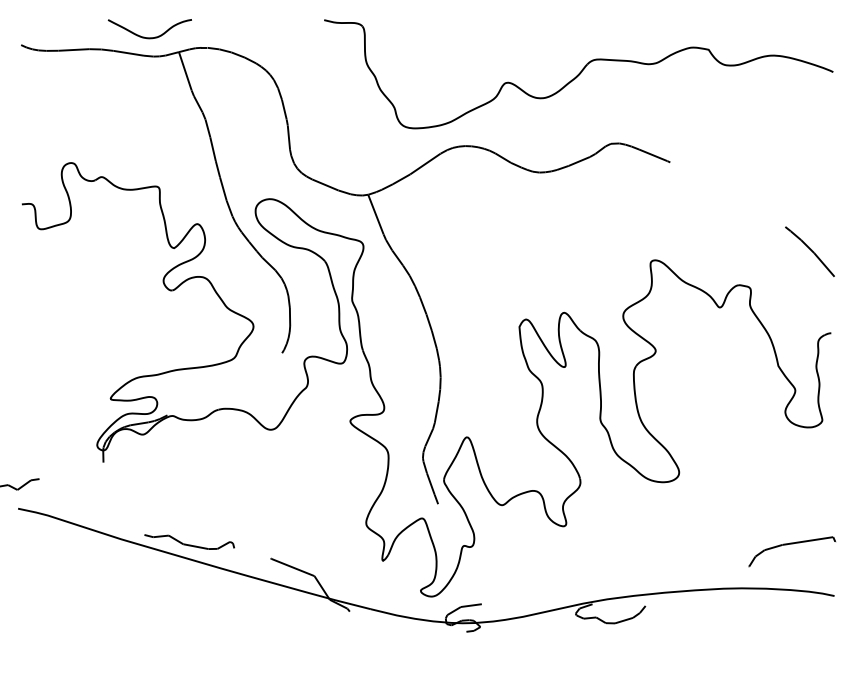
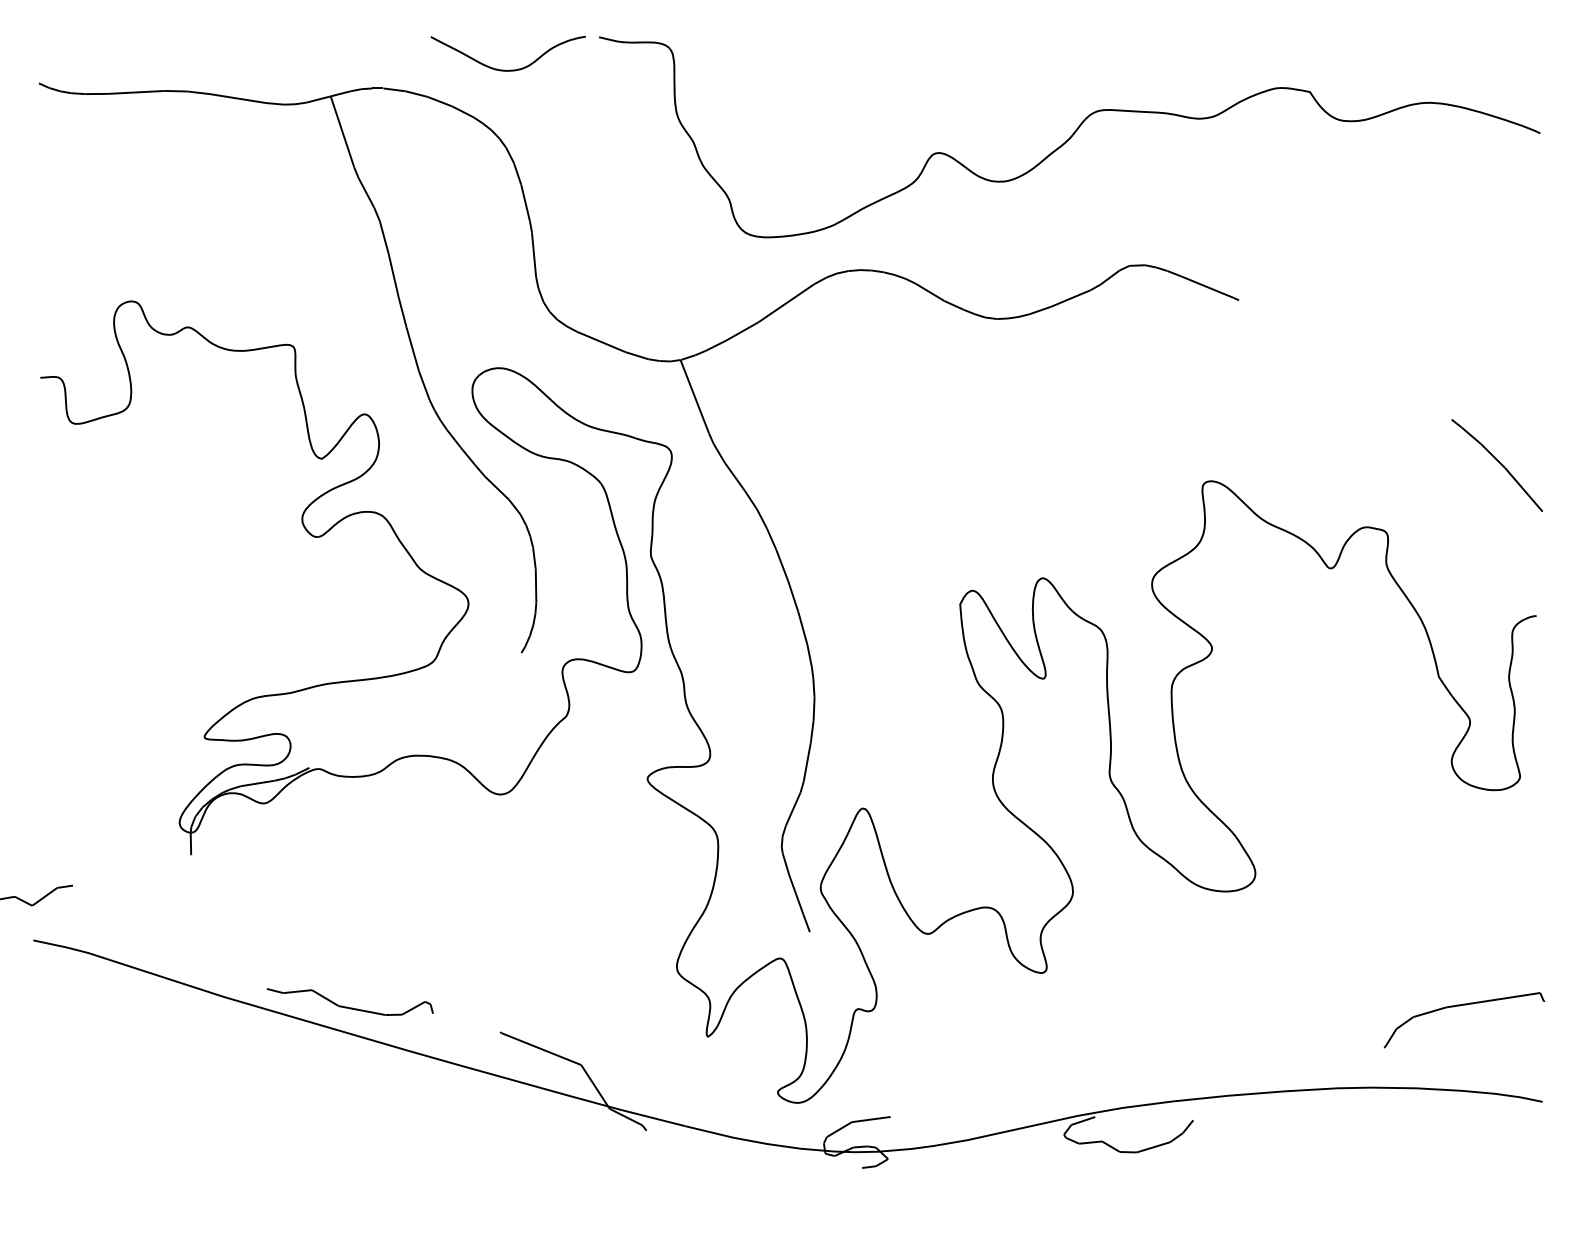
curve: (149, 37) -> (507, 69), moved

